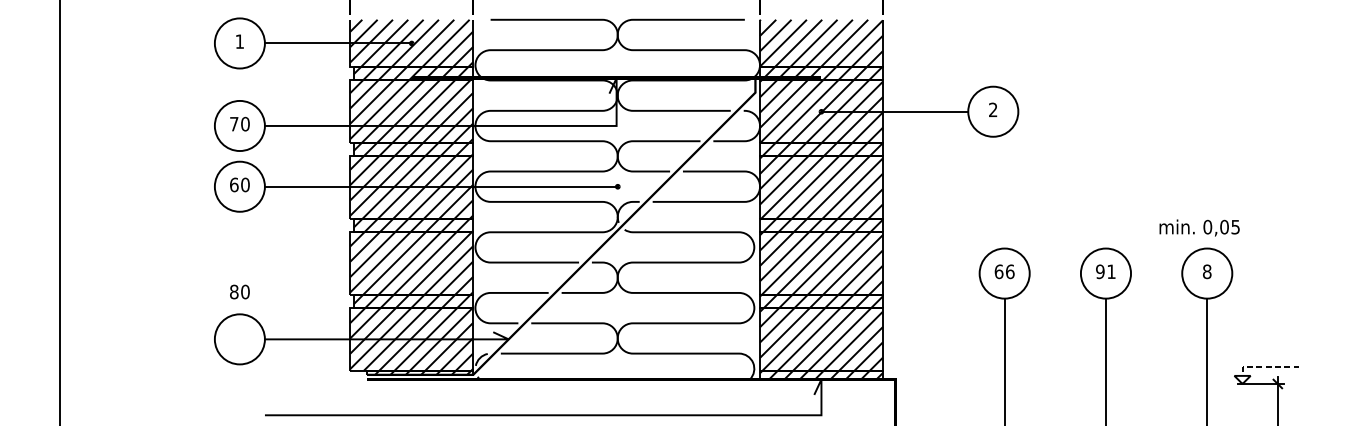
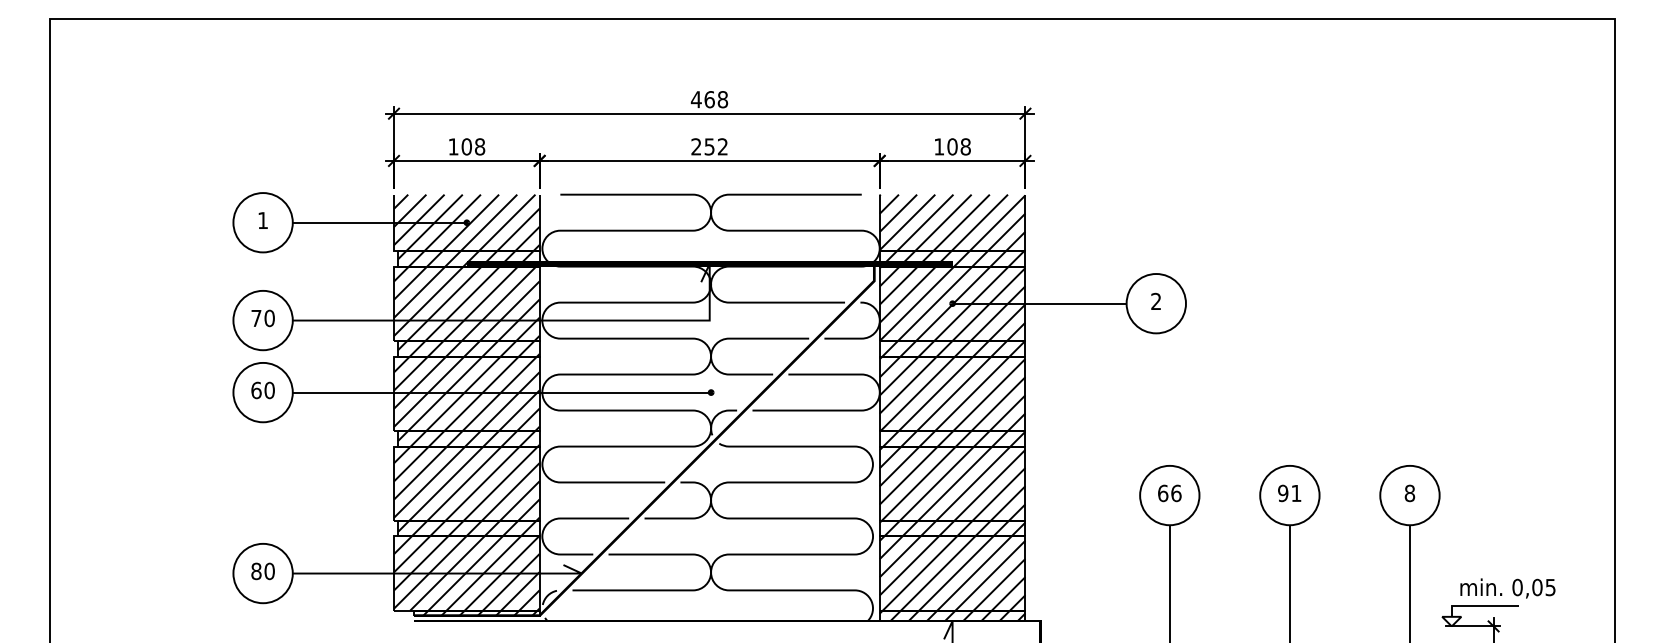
text: (1199, 228) -> (1507, 588), moved
text: (239, 292) -> (262, 571), moved
line: (1265, 367) -> (1479, 606), dashed -> solid

